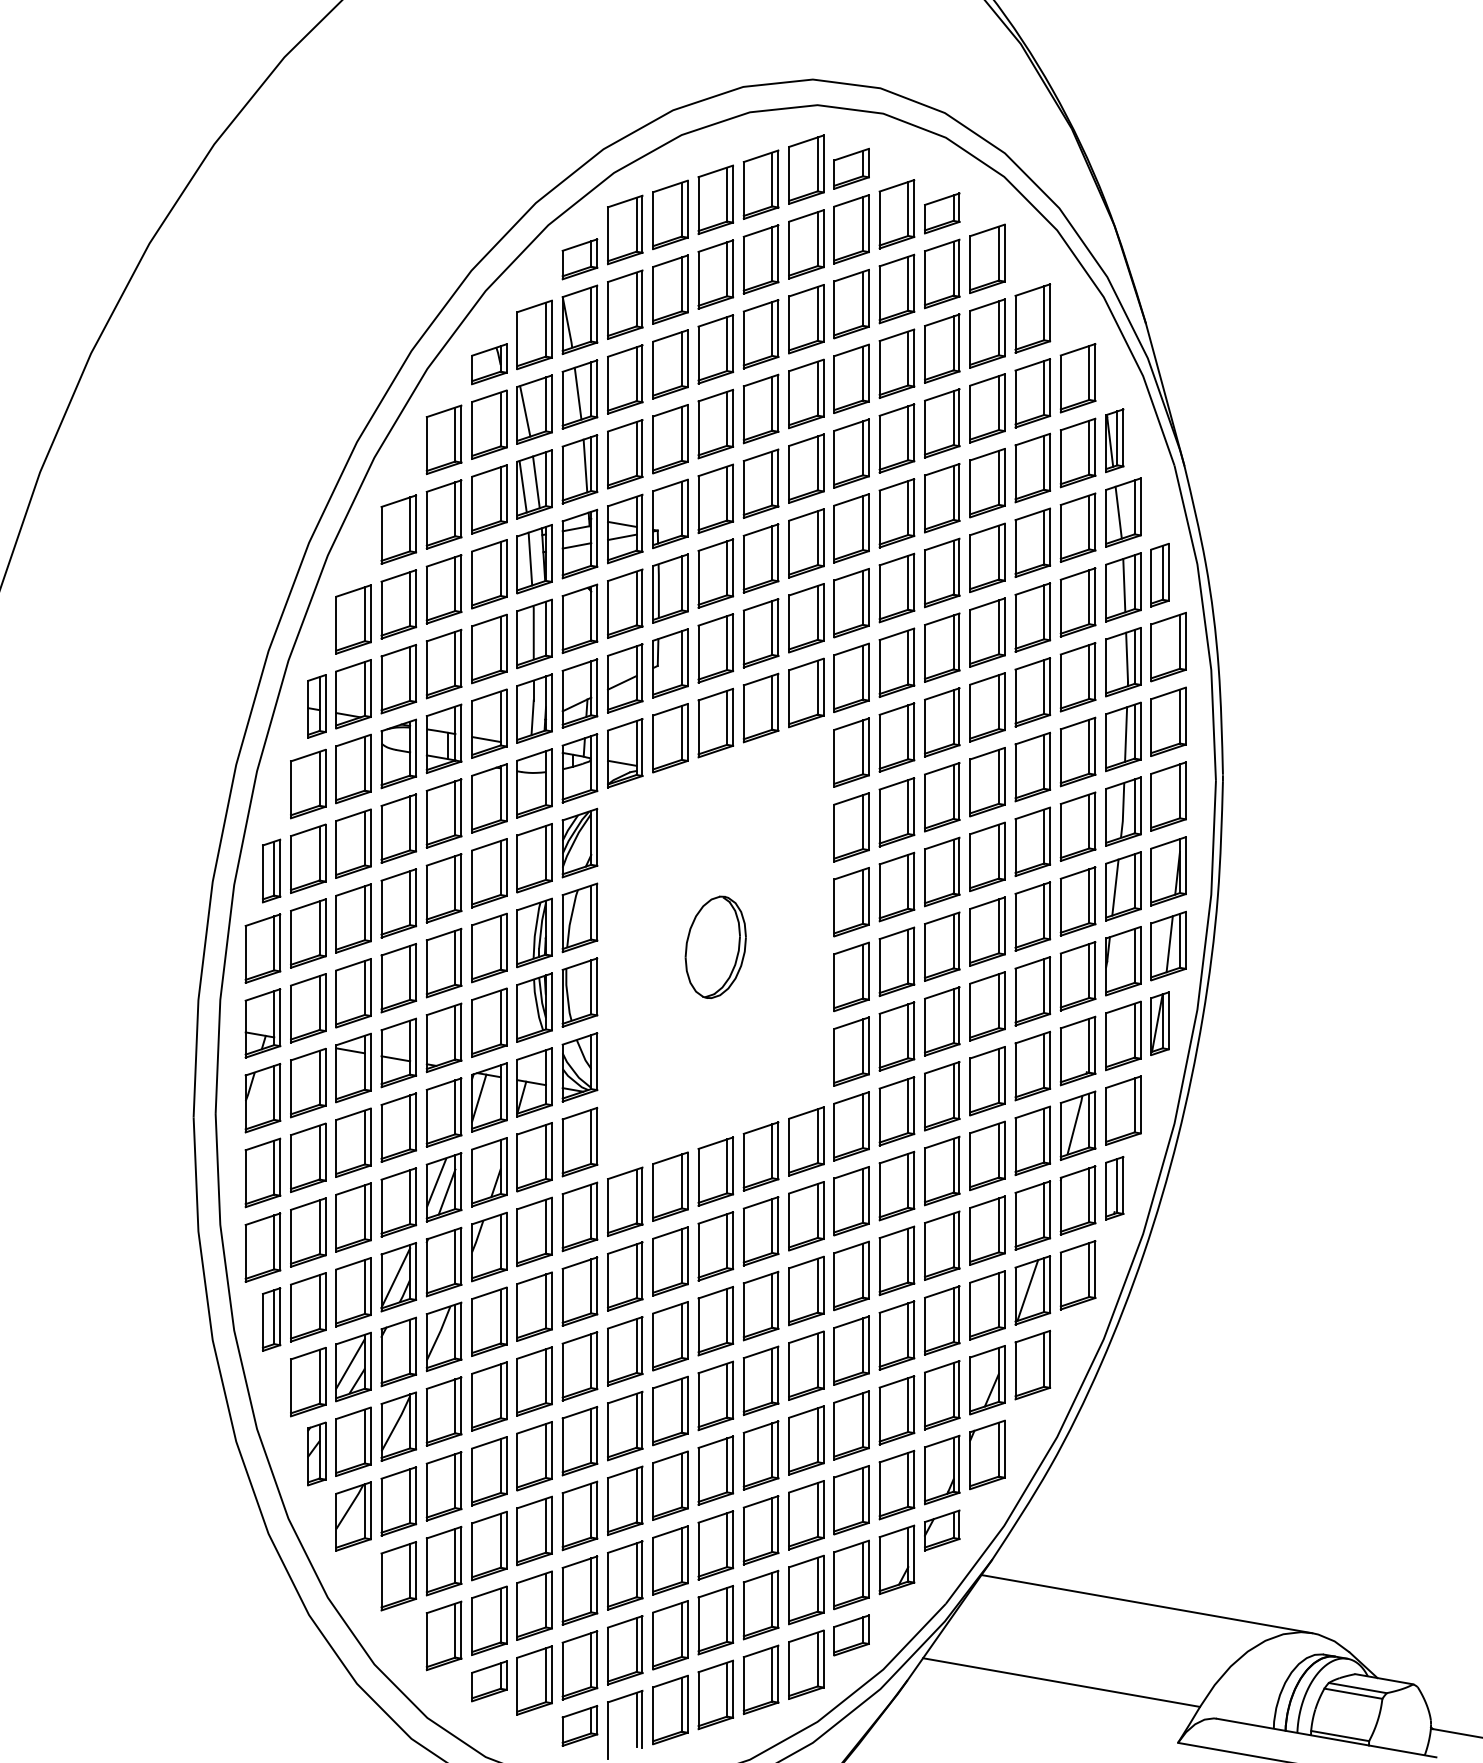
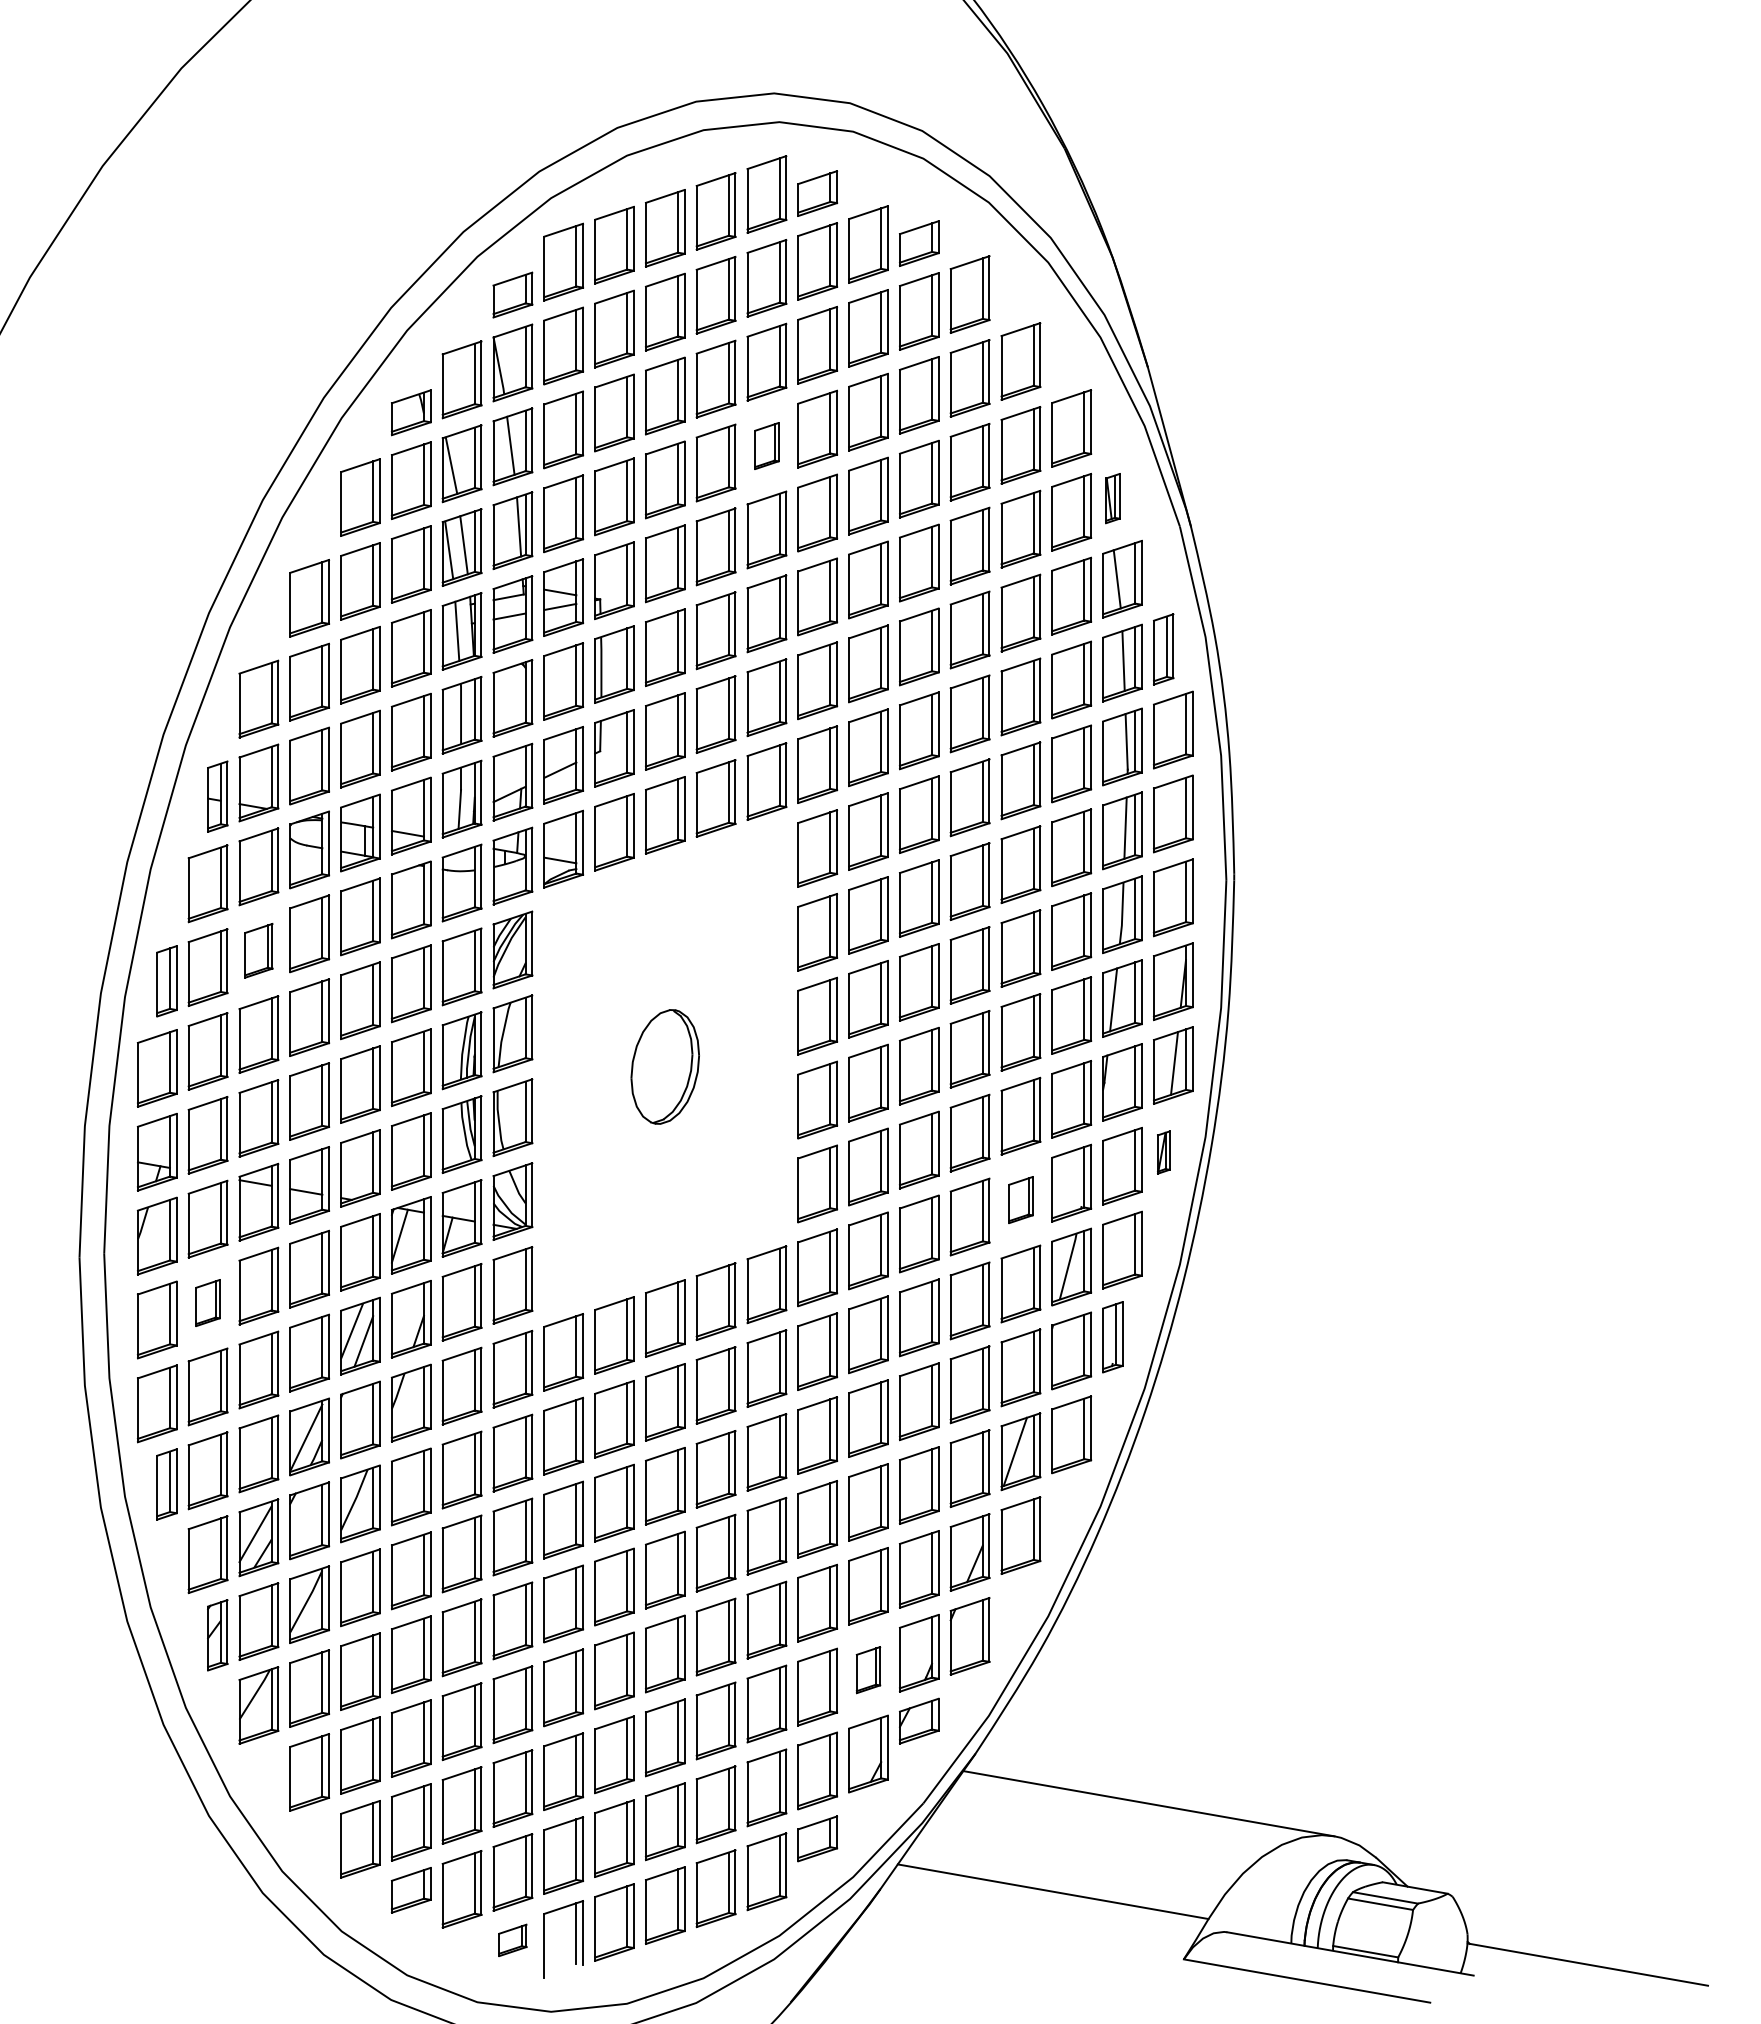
part: (806, 393) -> (766, 445), size x0.6
part: (1114, 440) -> (1112, 498), size x0.7
part: (353, 843) -> (258, 950), size x0.7
part: (1159, 1023) -> (1163, 1152), size x0.6
part: (1032, 1065) -> (1020, 1199), size x0.6
part: (307, 1157) -> (207, 1302), size x0.6
part: (896, 1484) -> (868, 1669), size x0.6
part: (579, 1726) -> (512, 1940), size x0.7

